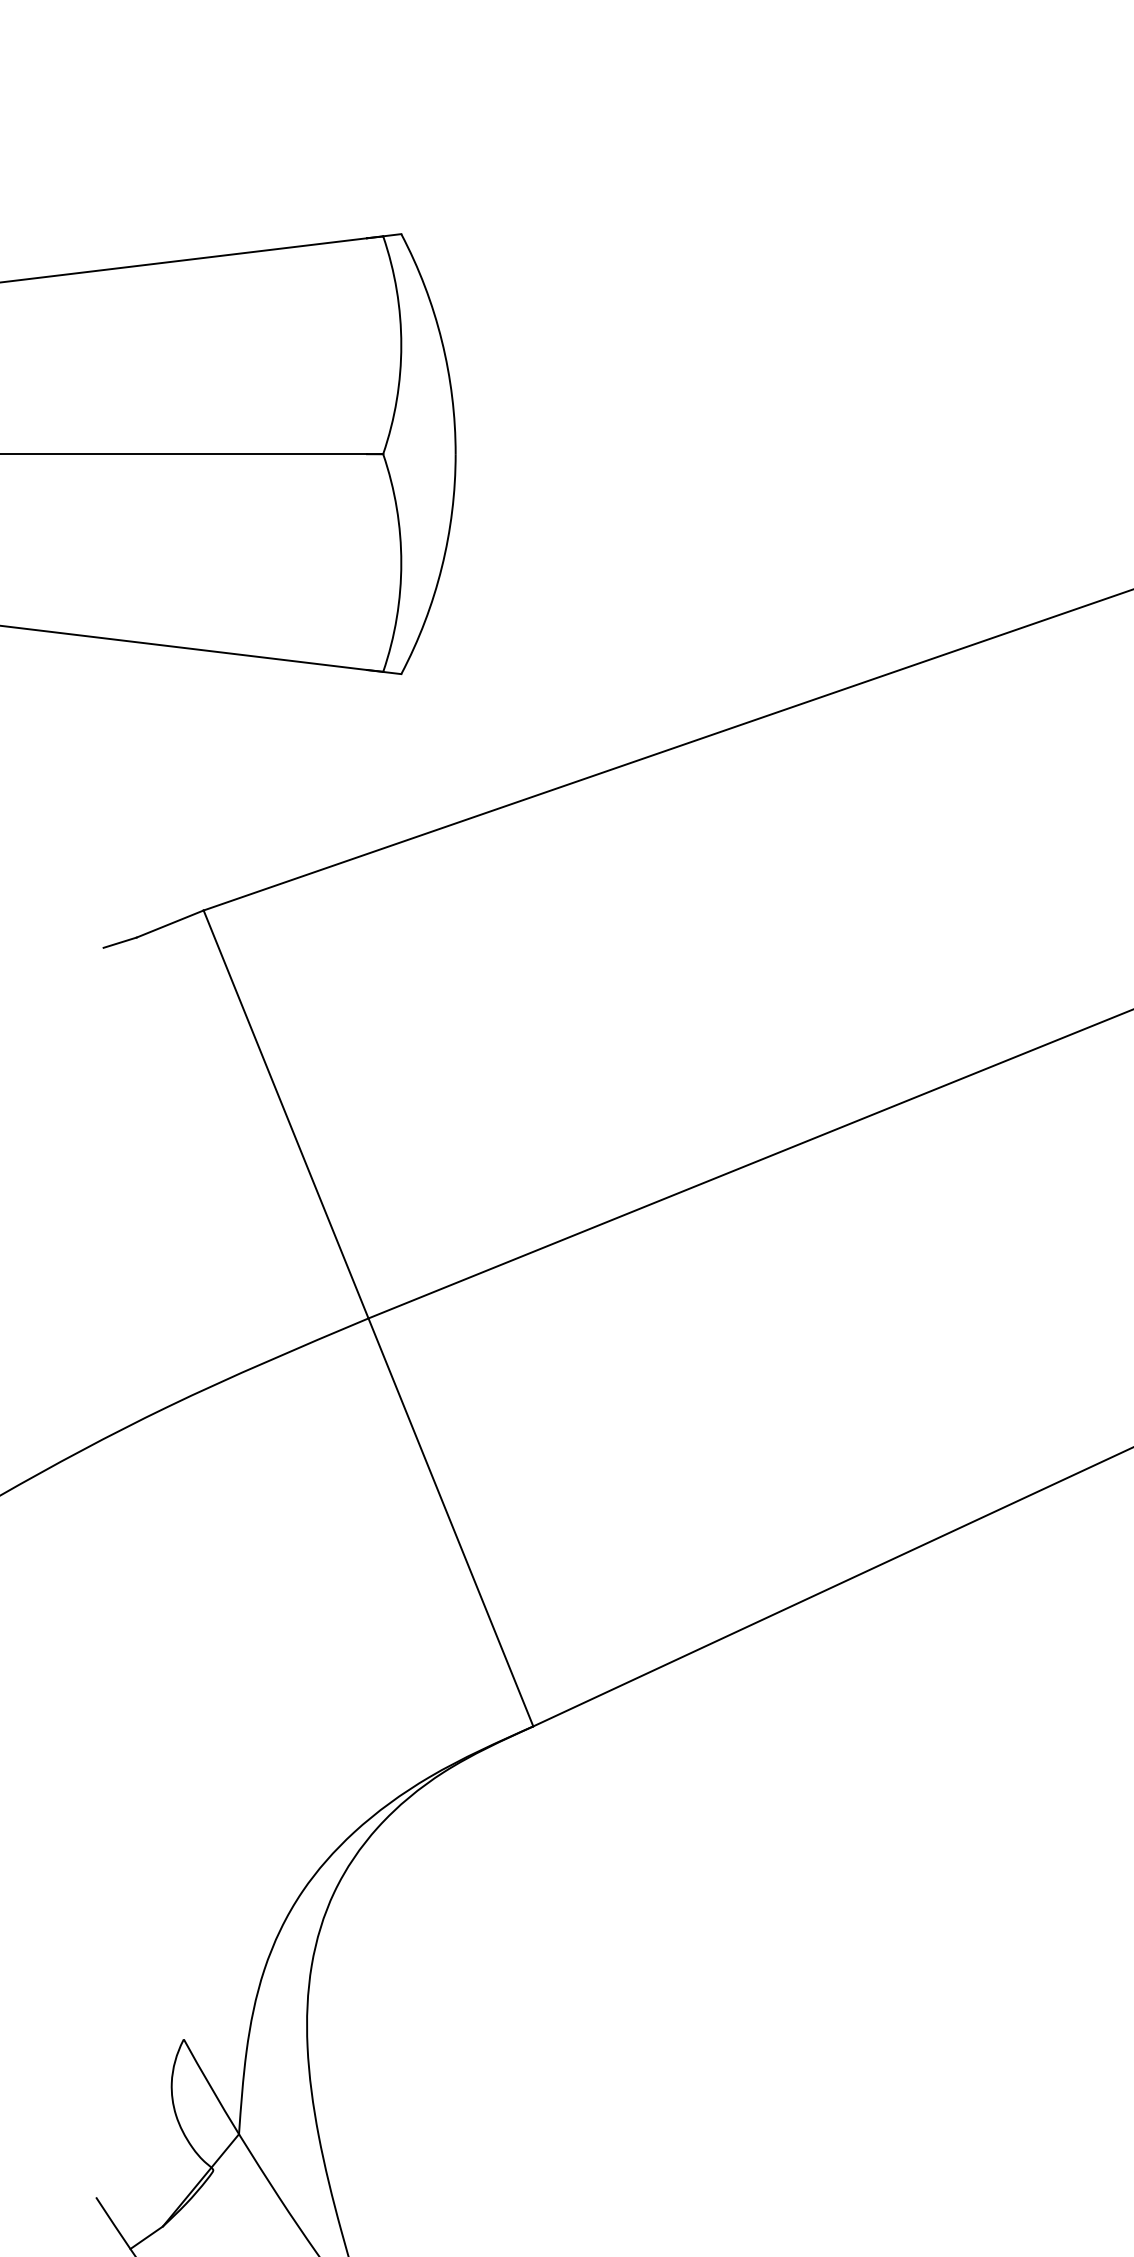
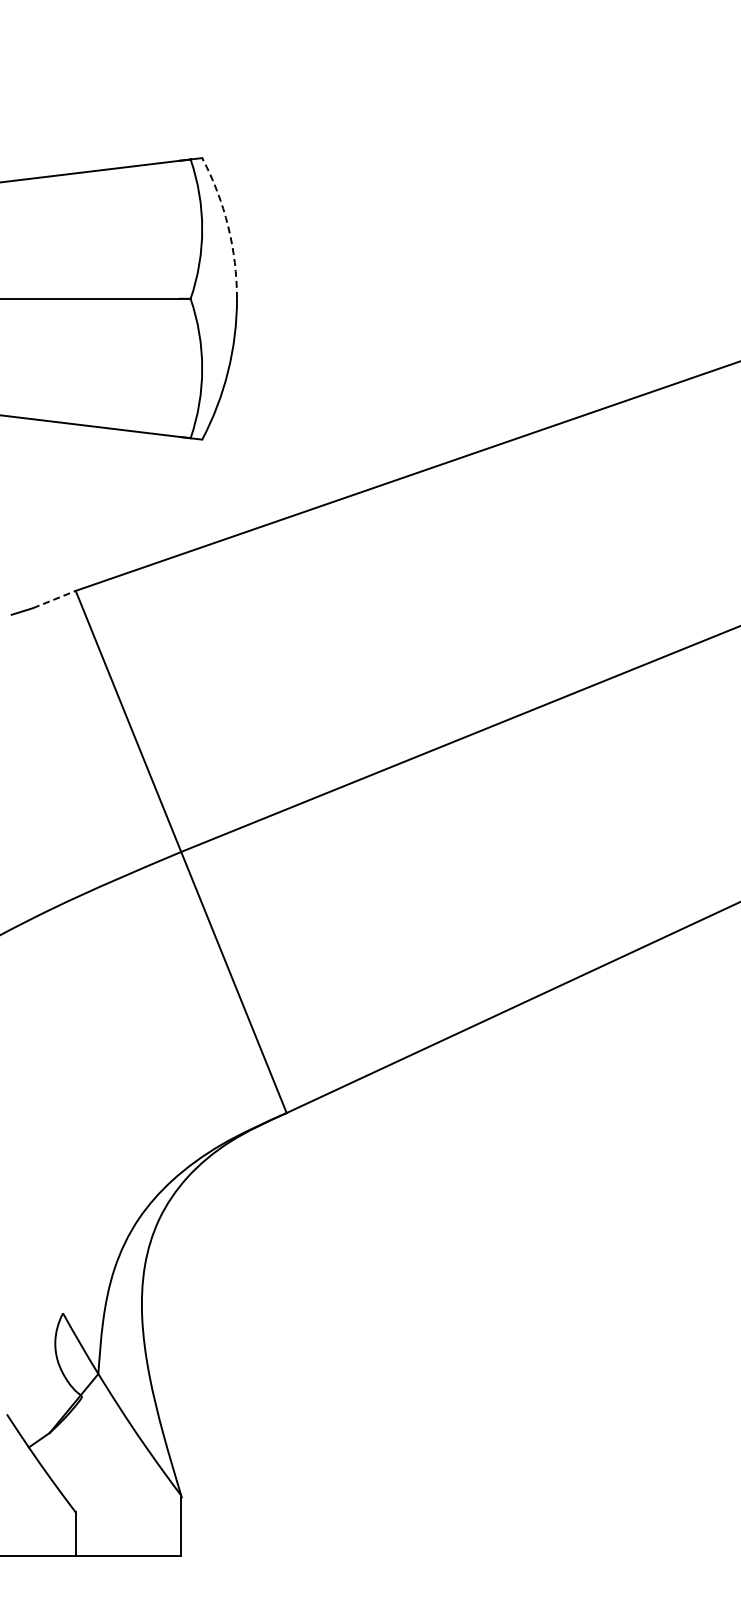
arc: (442, 341) -> (228, 226), solid -> dashed
line: (170, 923) -> (54, 599), solid -> dashed

